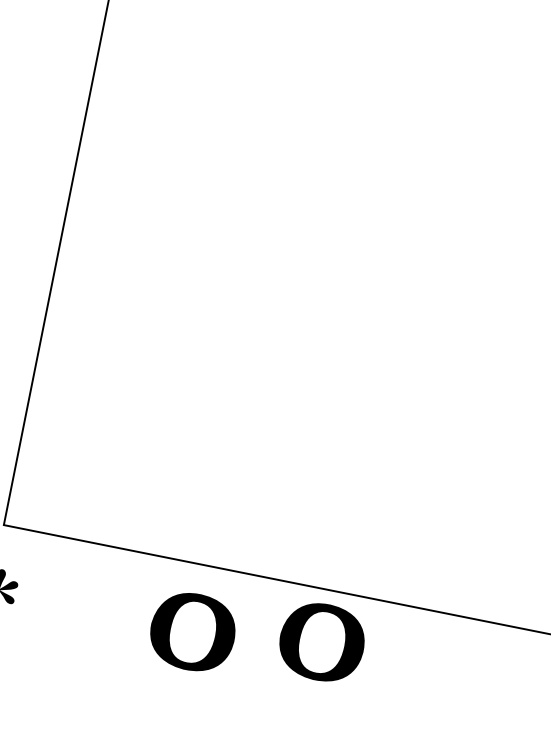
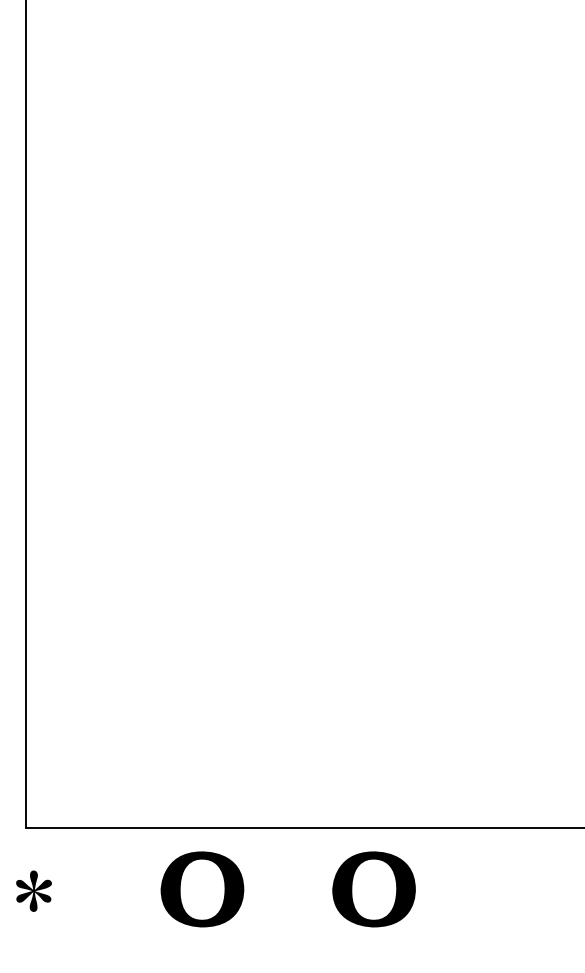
part: (192, 632) -> (202, 889), moved
part: (321, 642) -> (373, 889), moved

